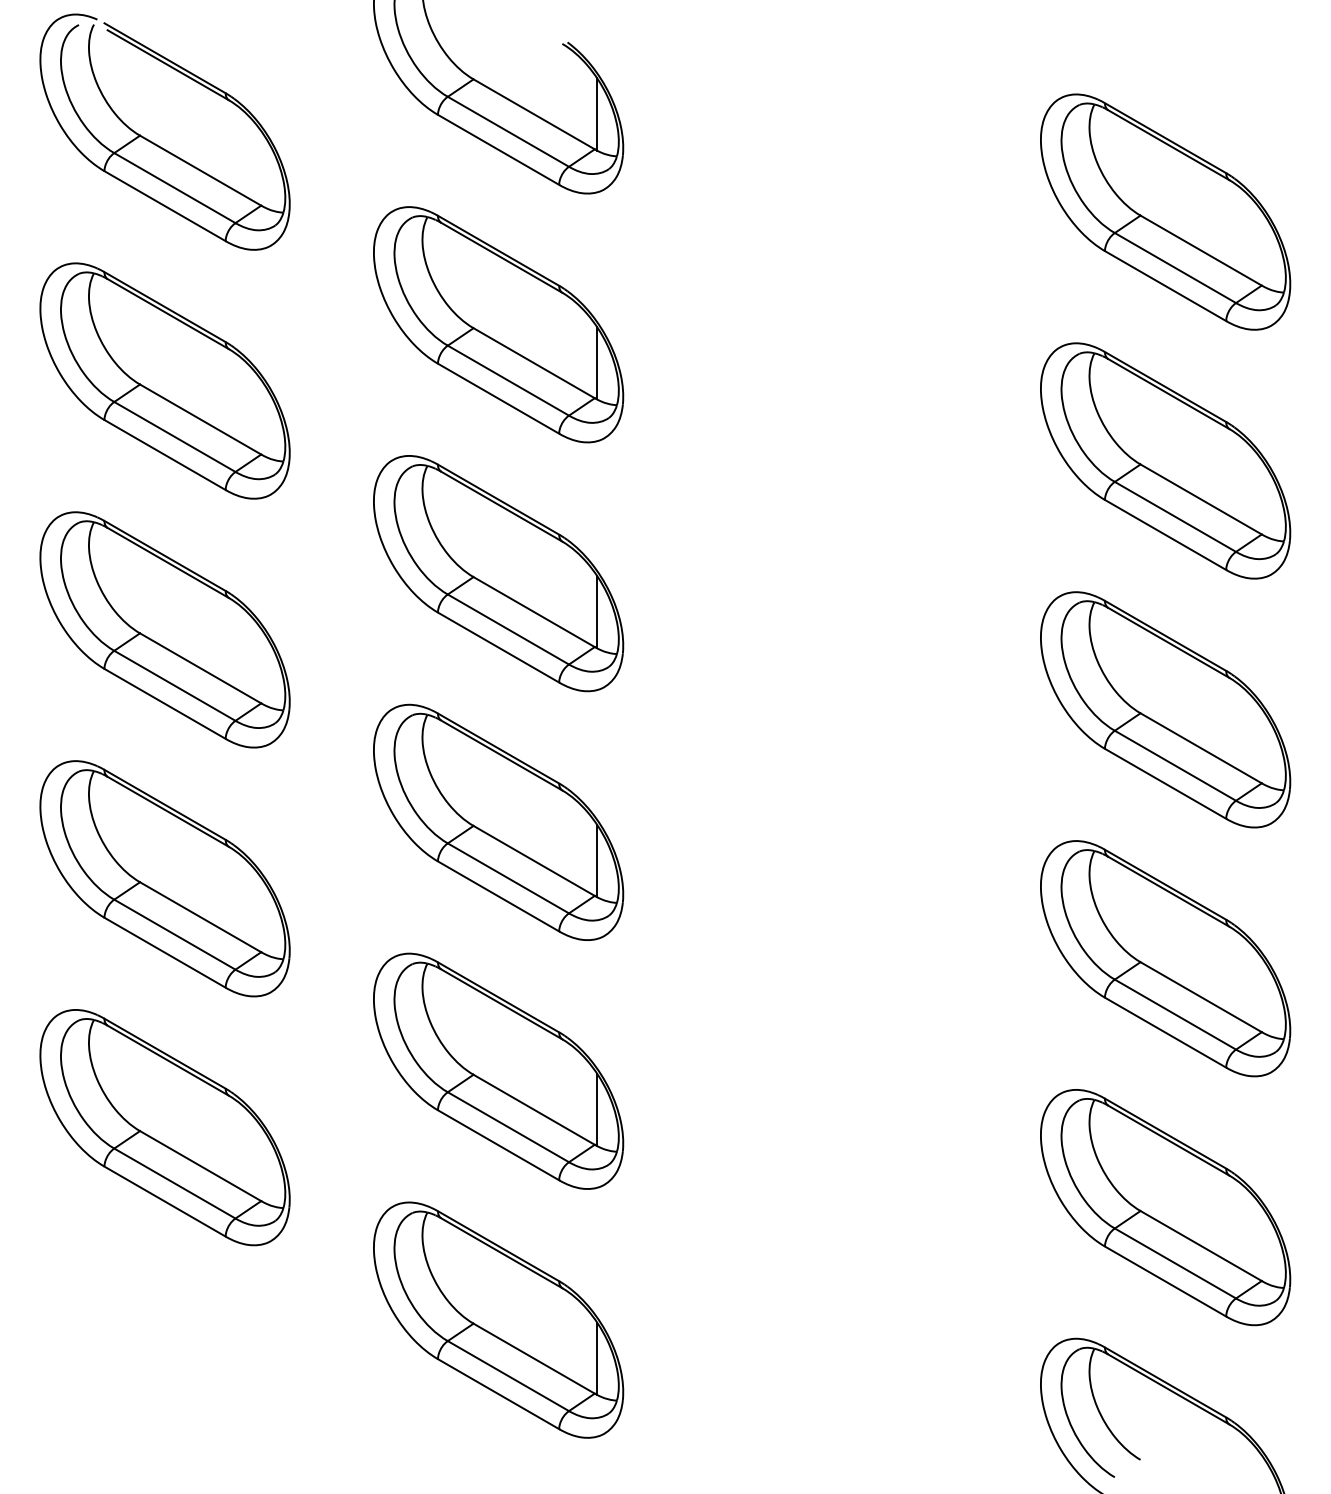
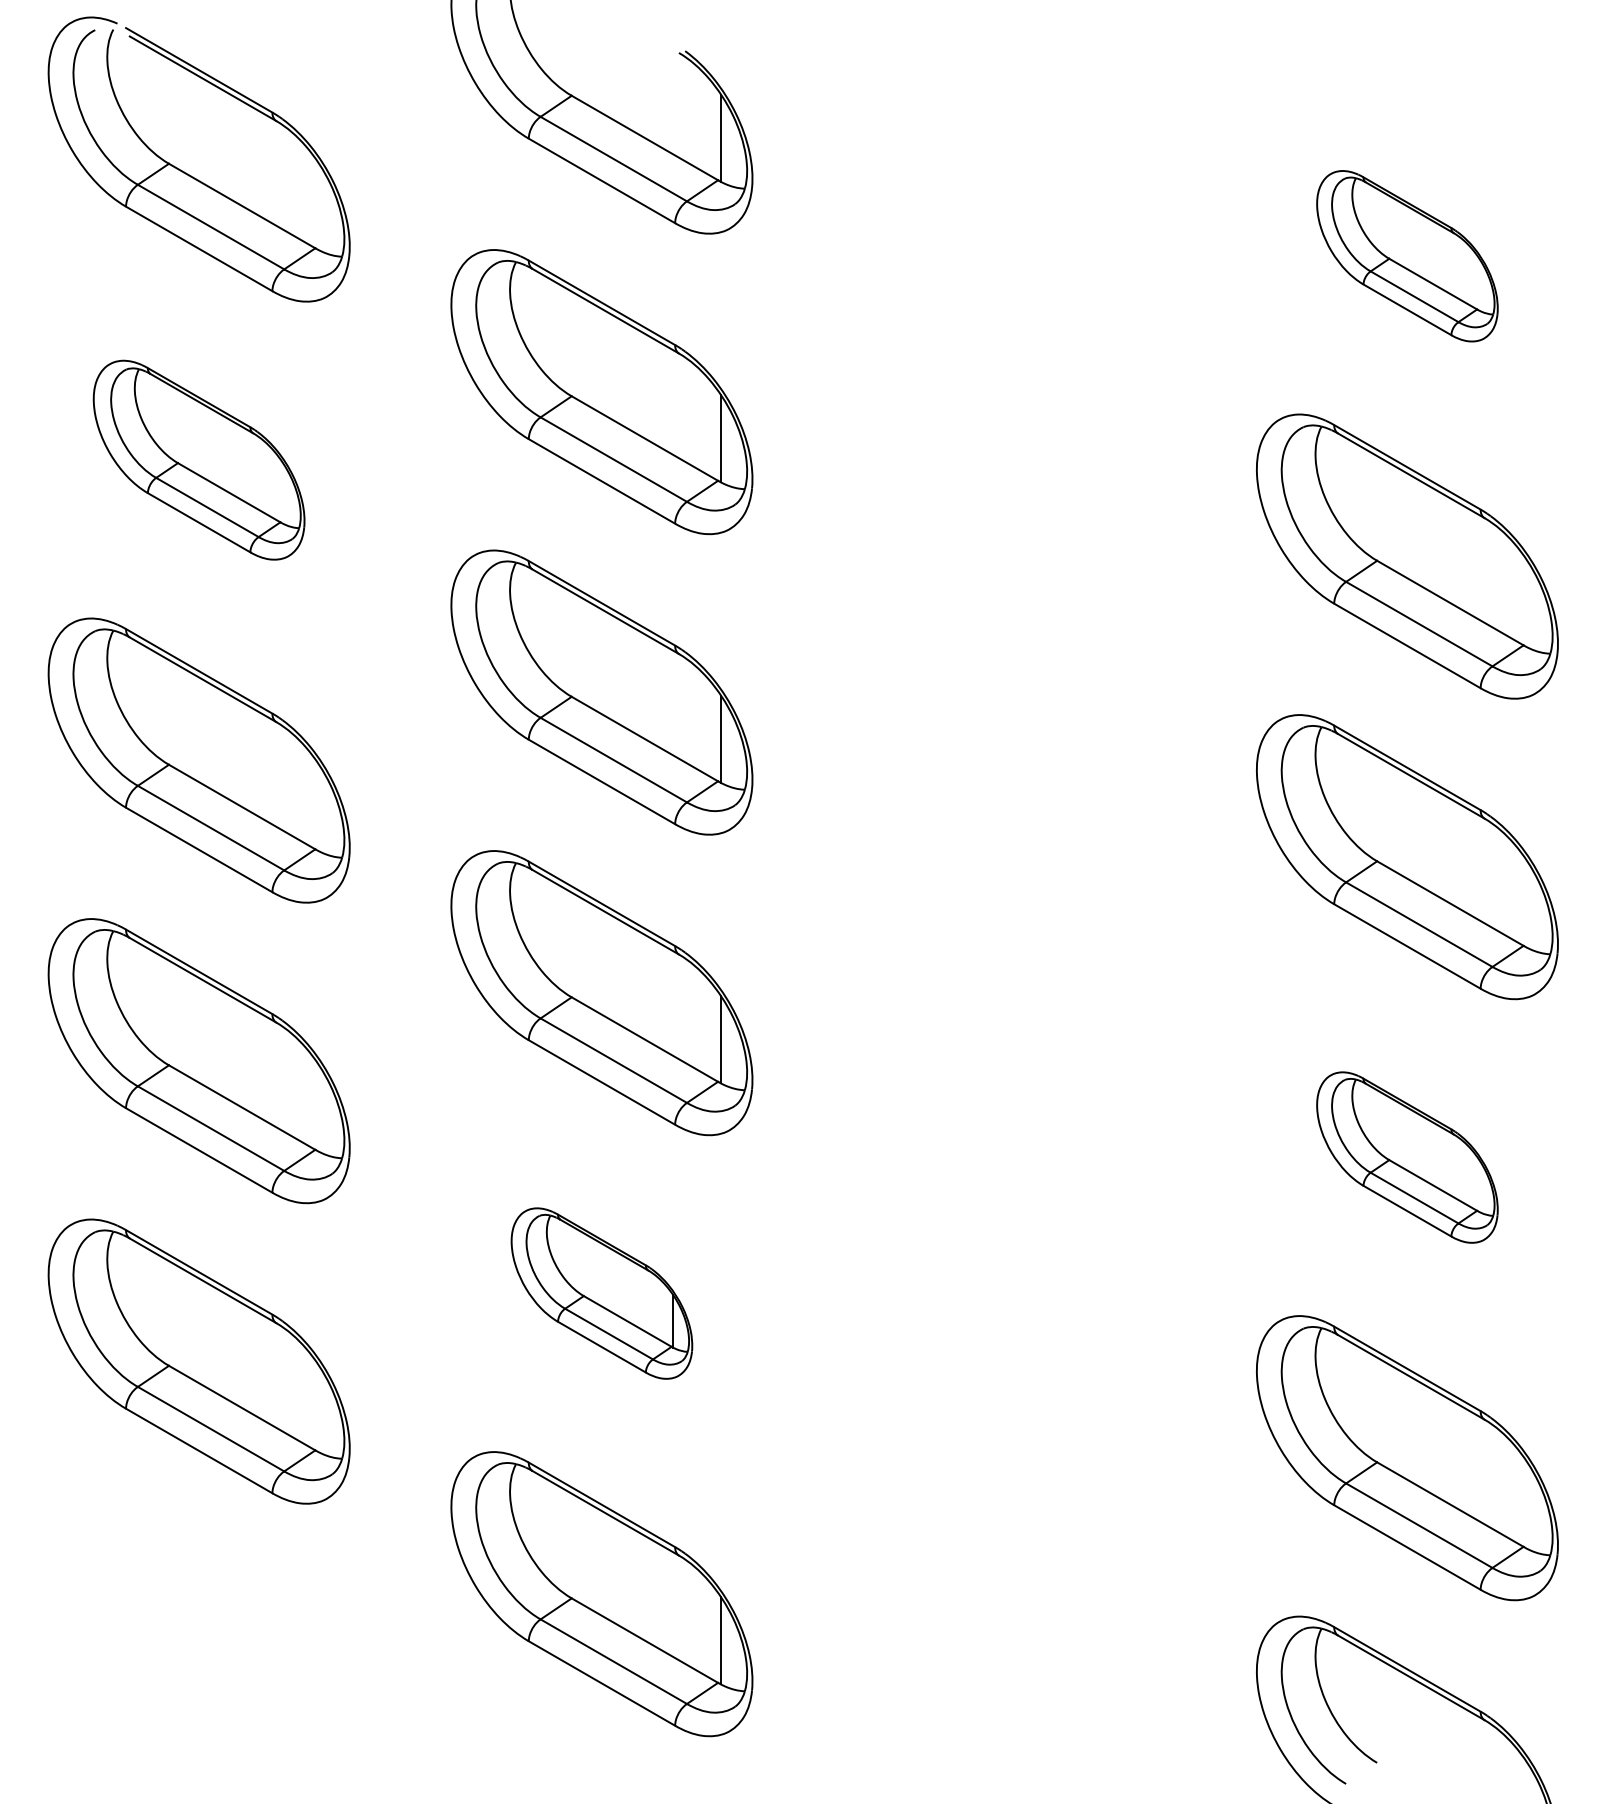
part: (1165, 212) -> (1407, 256), size x0.6
part: (164, 381) -> (198, 460), size x0.7
part: (1165, 958) -> (1407, 1157), size x0.6
part: (498, 1071) -> (601, 1293), size x0.6

